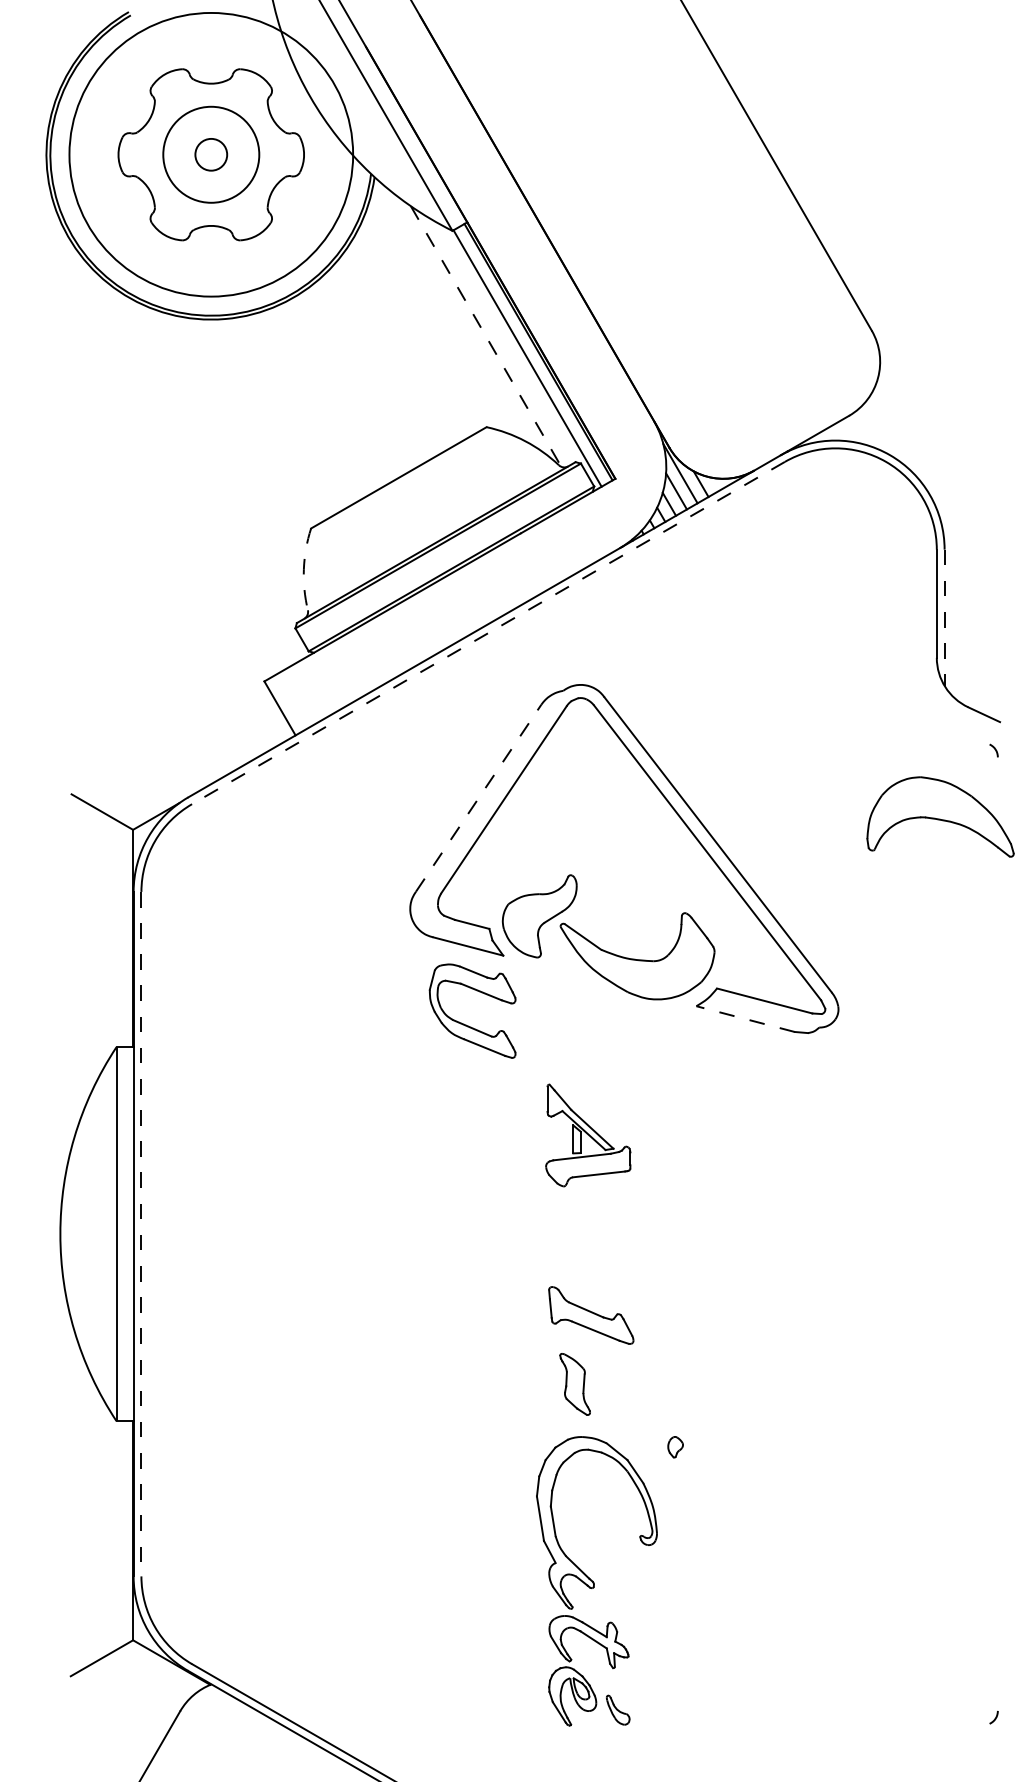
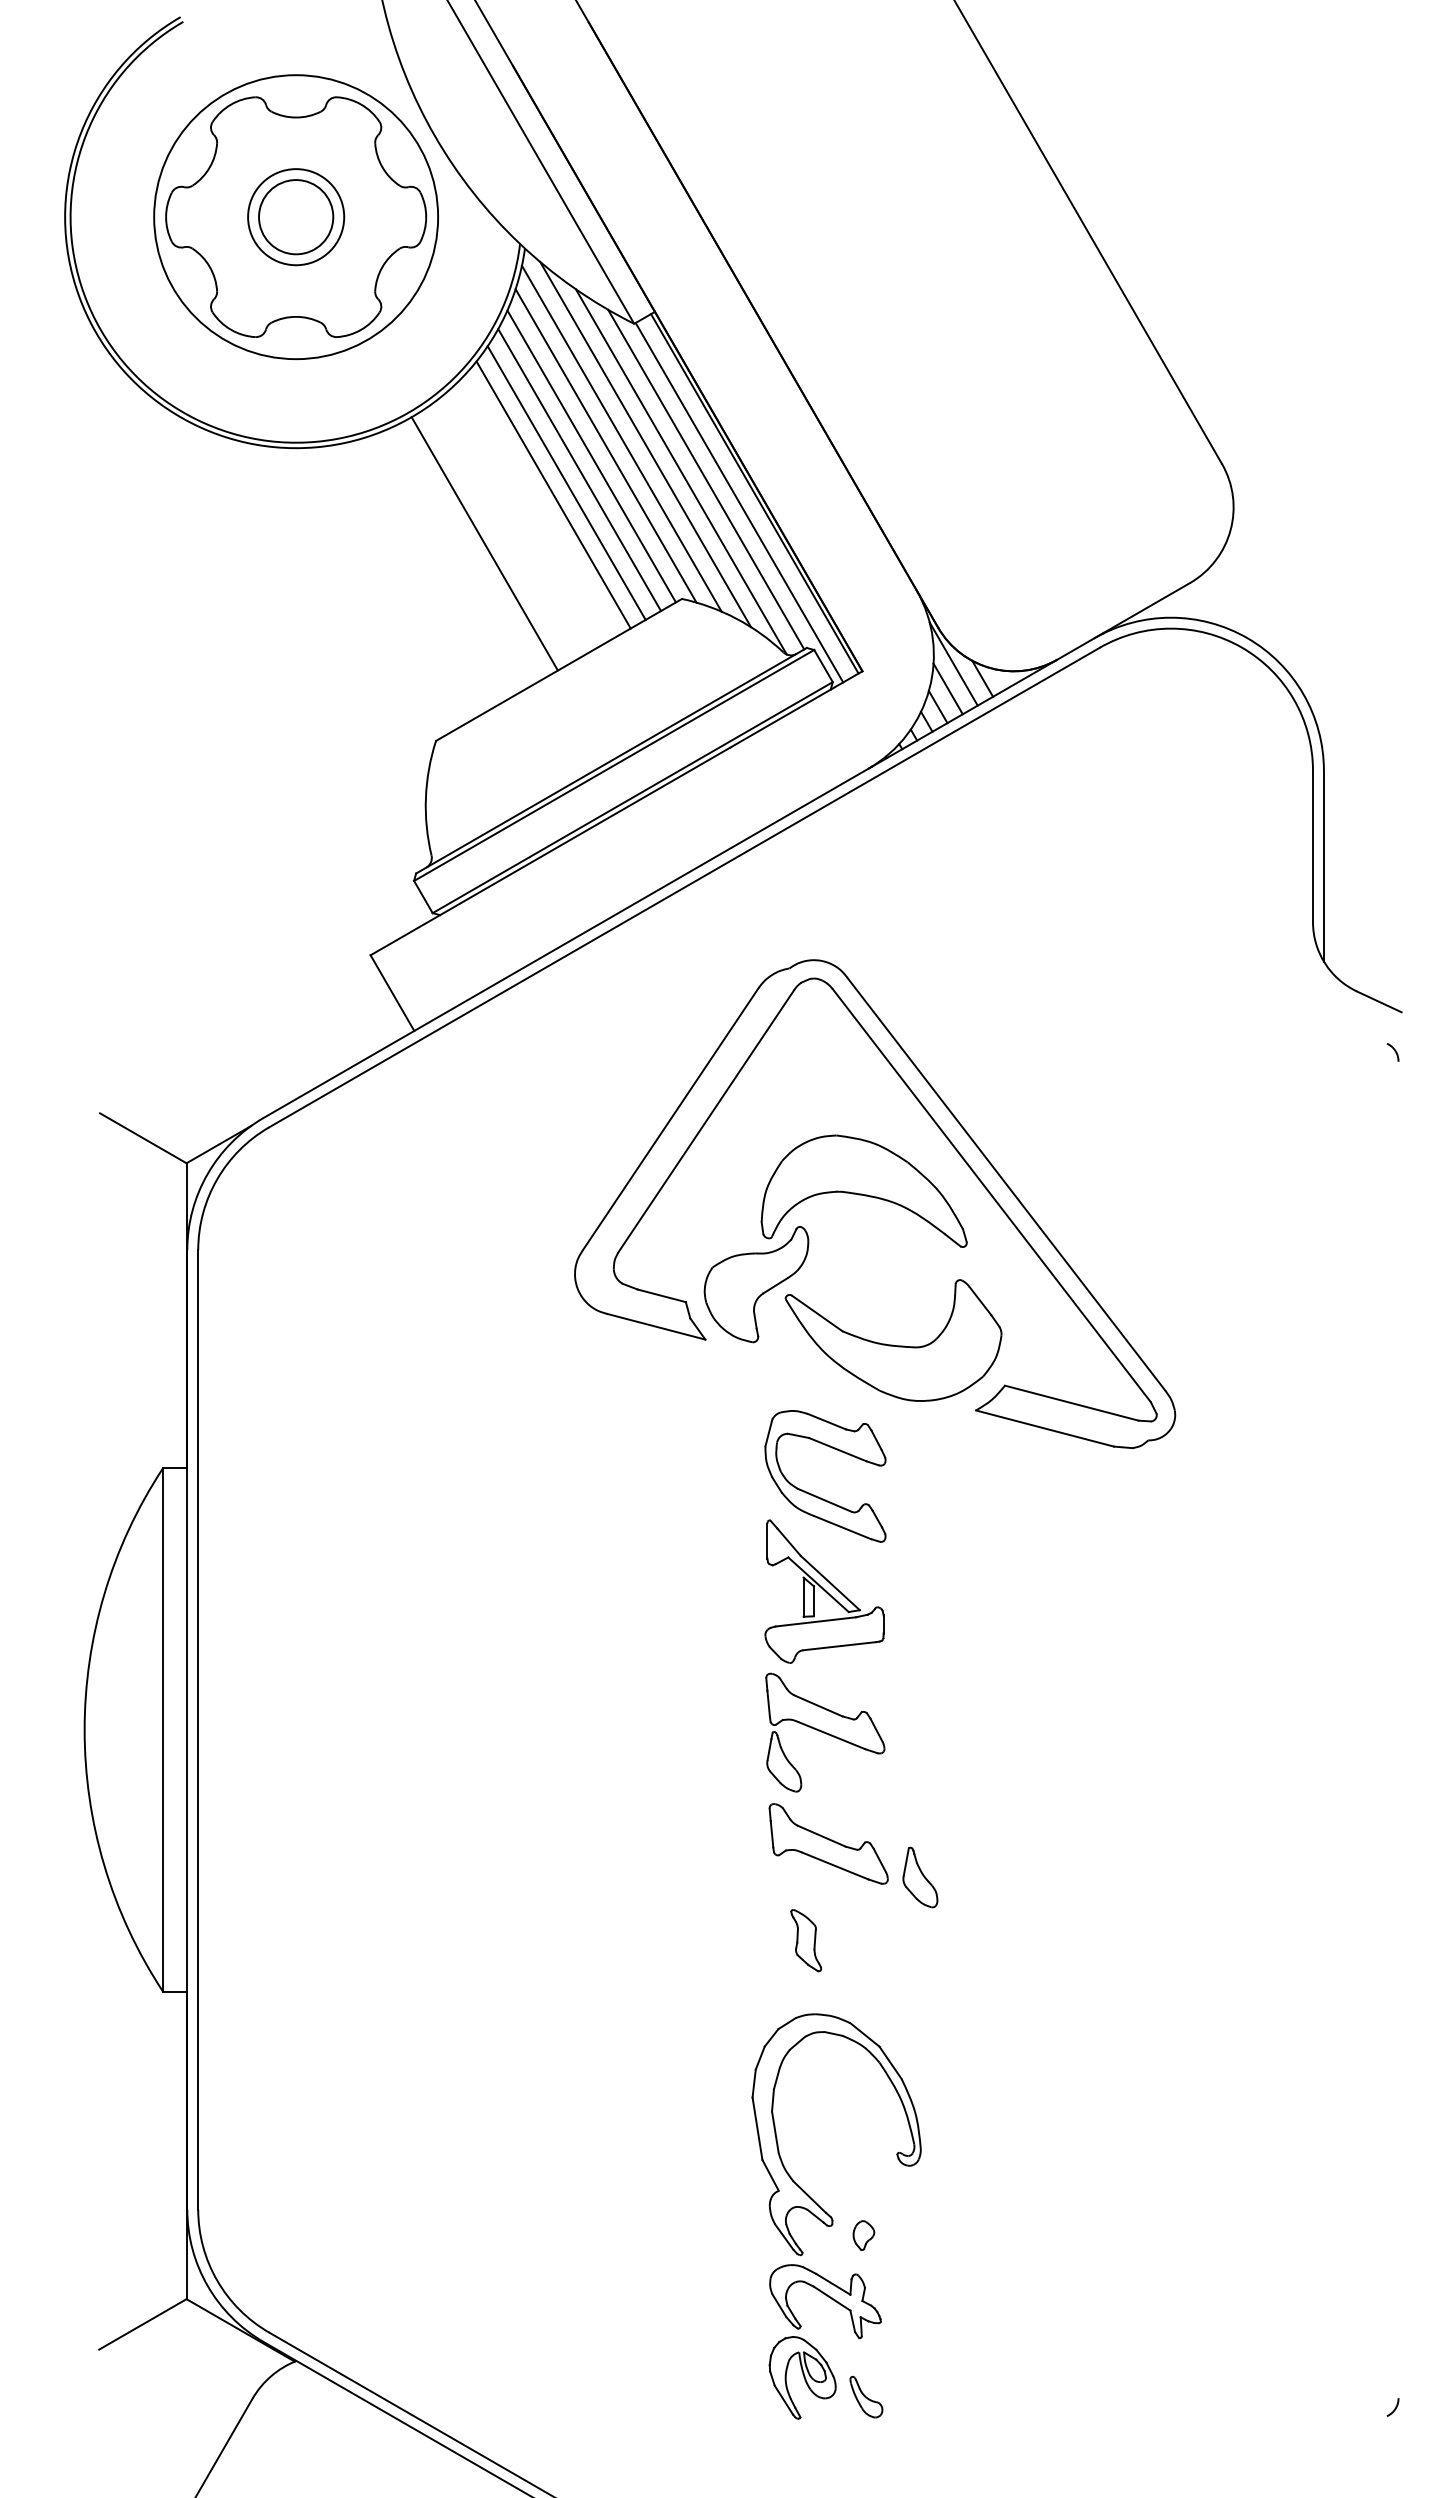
circle: (211, 155) -> (296, 217), size x0.71
circle: (211, 155) -> (296, 217), size x0.71
circle: (211, 155) -> (296, 217), size x1.67
line: (443, 312) -> (621, 438), added
line: (460, 316) -> (645, 444), added
line: (432, 317) -> (605, 445), added
line: (422, 325) -> (591, 456), added
line: (413, 335) -> (579, 470), added
line: (486, 336) -> (681, 471), dashed -> solid
line: (504, 341) -> (706, 479), added
line: (404, 344) -> (566, 482), added
line: (394, 352) -> (553, 494), added
line: (345, 387) -> (484, 543), added
arc: (303, 568) -> (425, 797), dashed -> solid
line: (944, 618) -> (1323, 866), dashed -> solid
line: (488, 633) -> (684, 887), dashed -> solid
line: (478, 797) -> (670, 1118), dashed -> solid
part: (940, 816) -> (863, 1190), moved
line: (745, 1019) -> (1044, 1428), dashed -> solid
part: (466, 1024) -> (816, 1495), moved
line: (141, 1233) -> (198, 1729), dashed -> solid
part: (588, 1235) -> (825, 1732), added
part: (656, 1339) -> (920, 1877), added
part: (575, 1384) -> (806, 1940), size x0.71
part: (675, 1447) -> (863, 2235), moved

